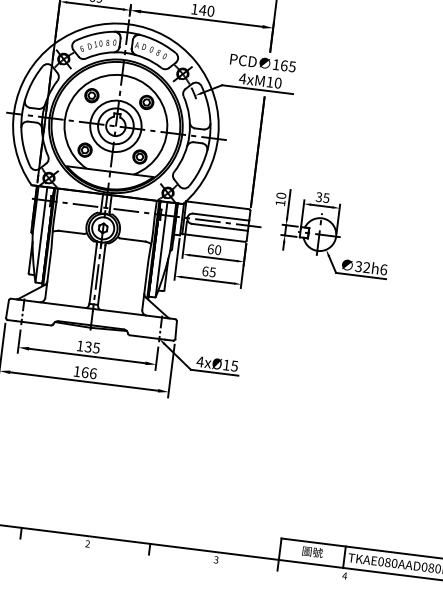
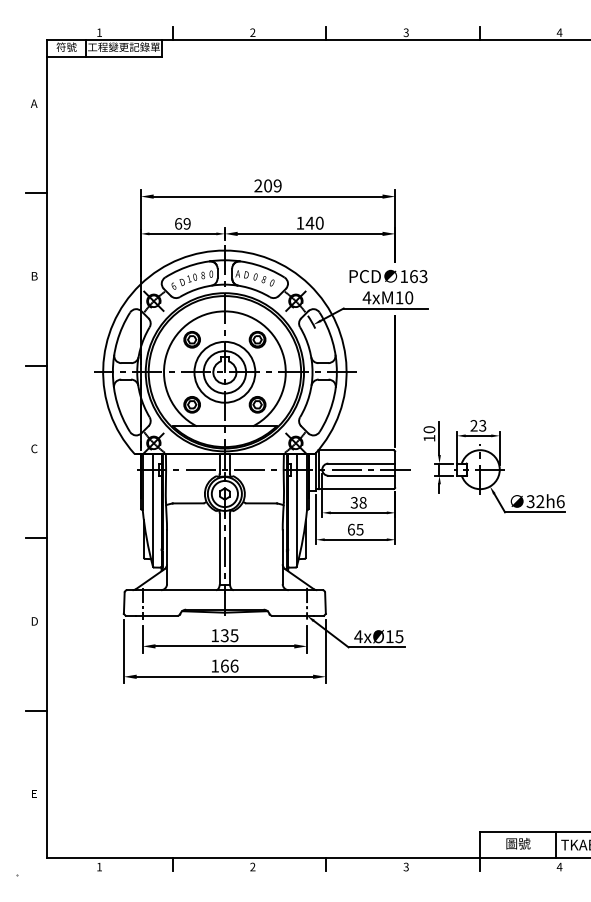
text: (292, 66) -> (423, 276), 165 -> 163
text: (322, 197) -> (478, 425), 35 -> 23
text: (214, 249) -> (358, 502), 60 -> 38

